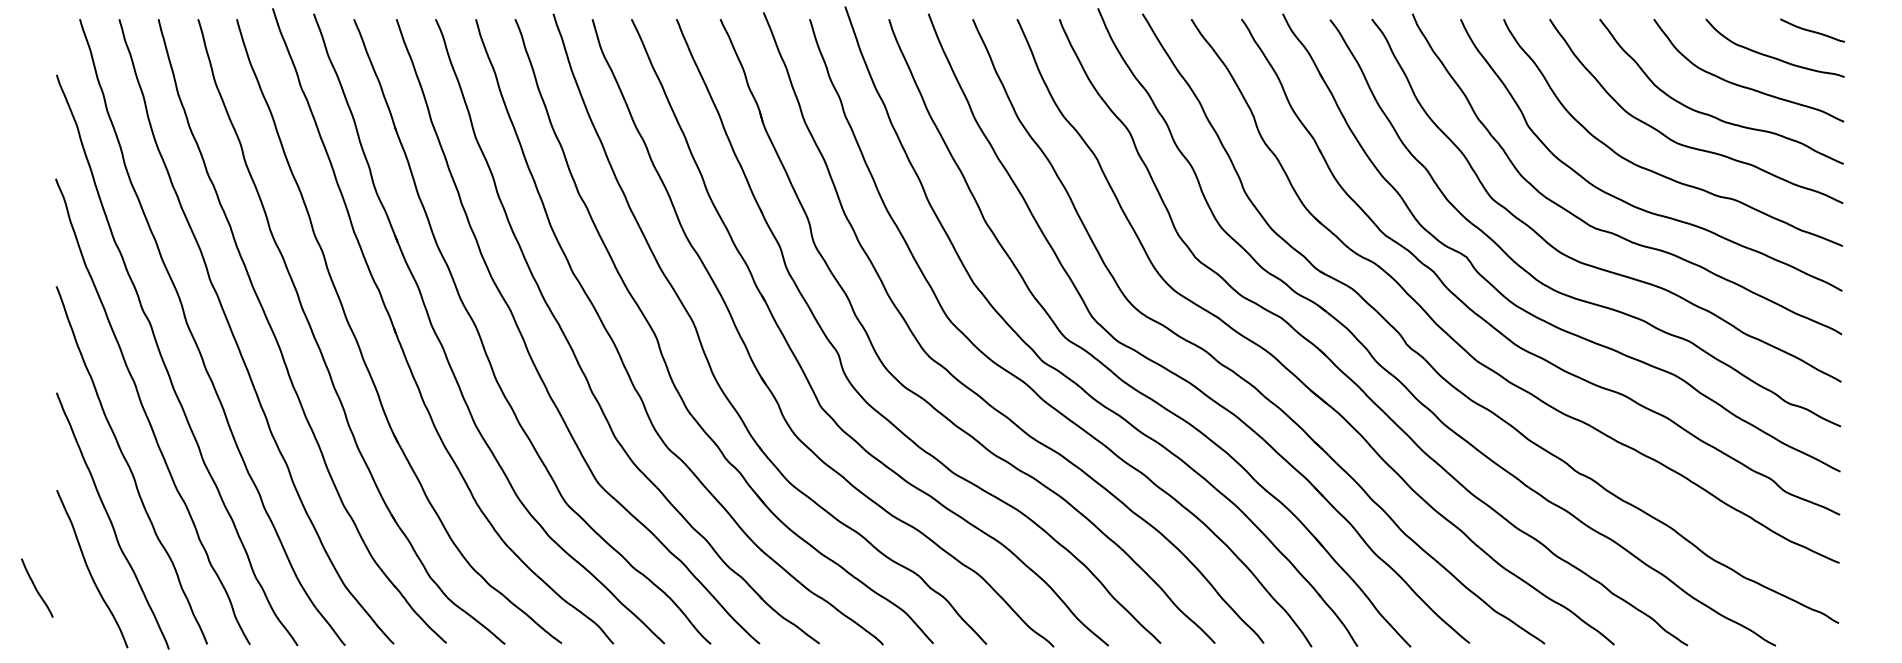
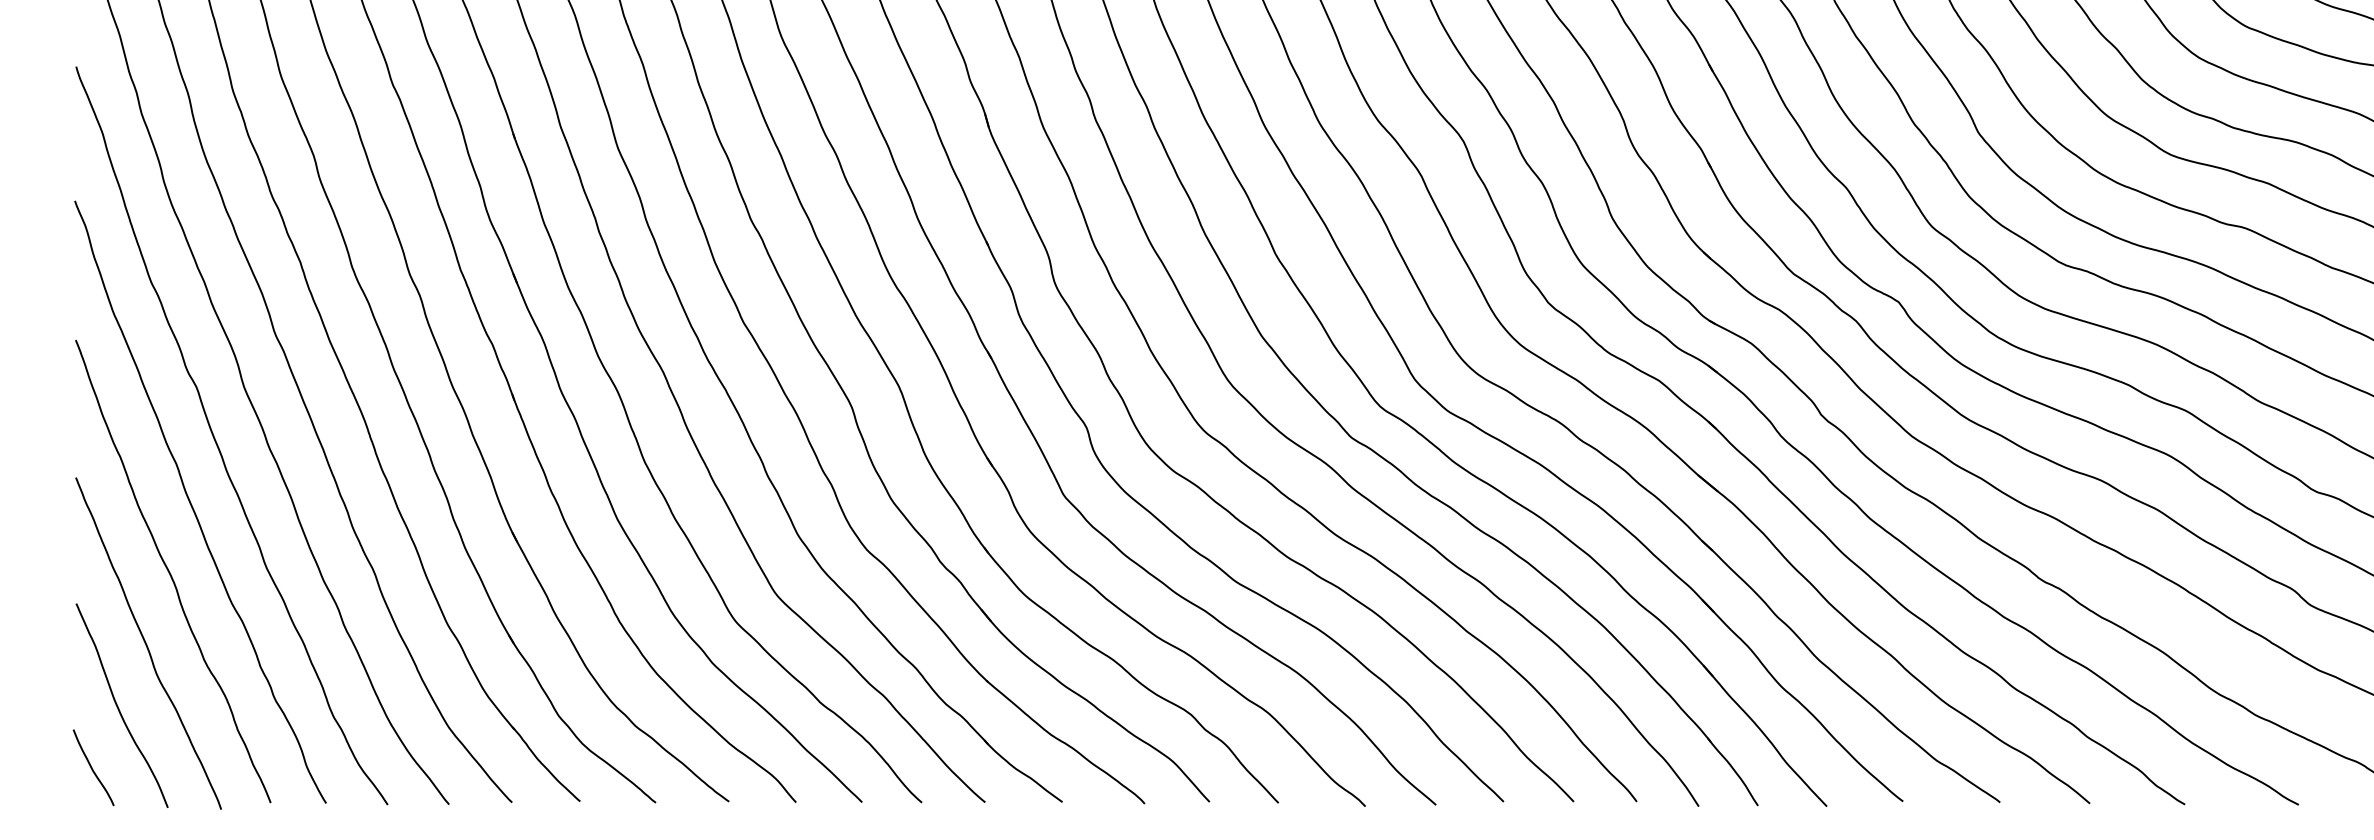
curve: (36, 587) -> (92, 766), moved

